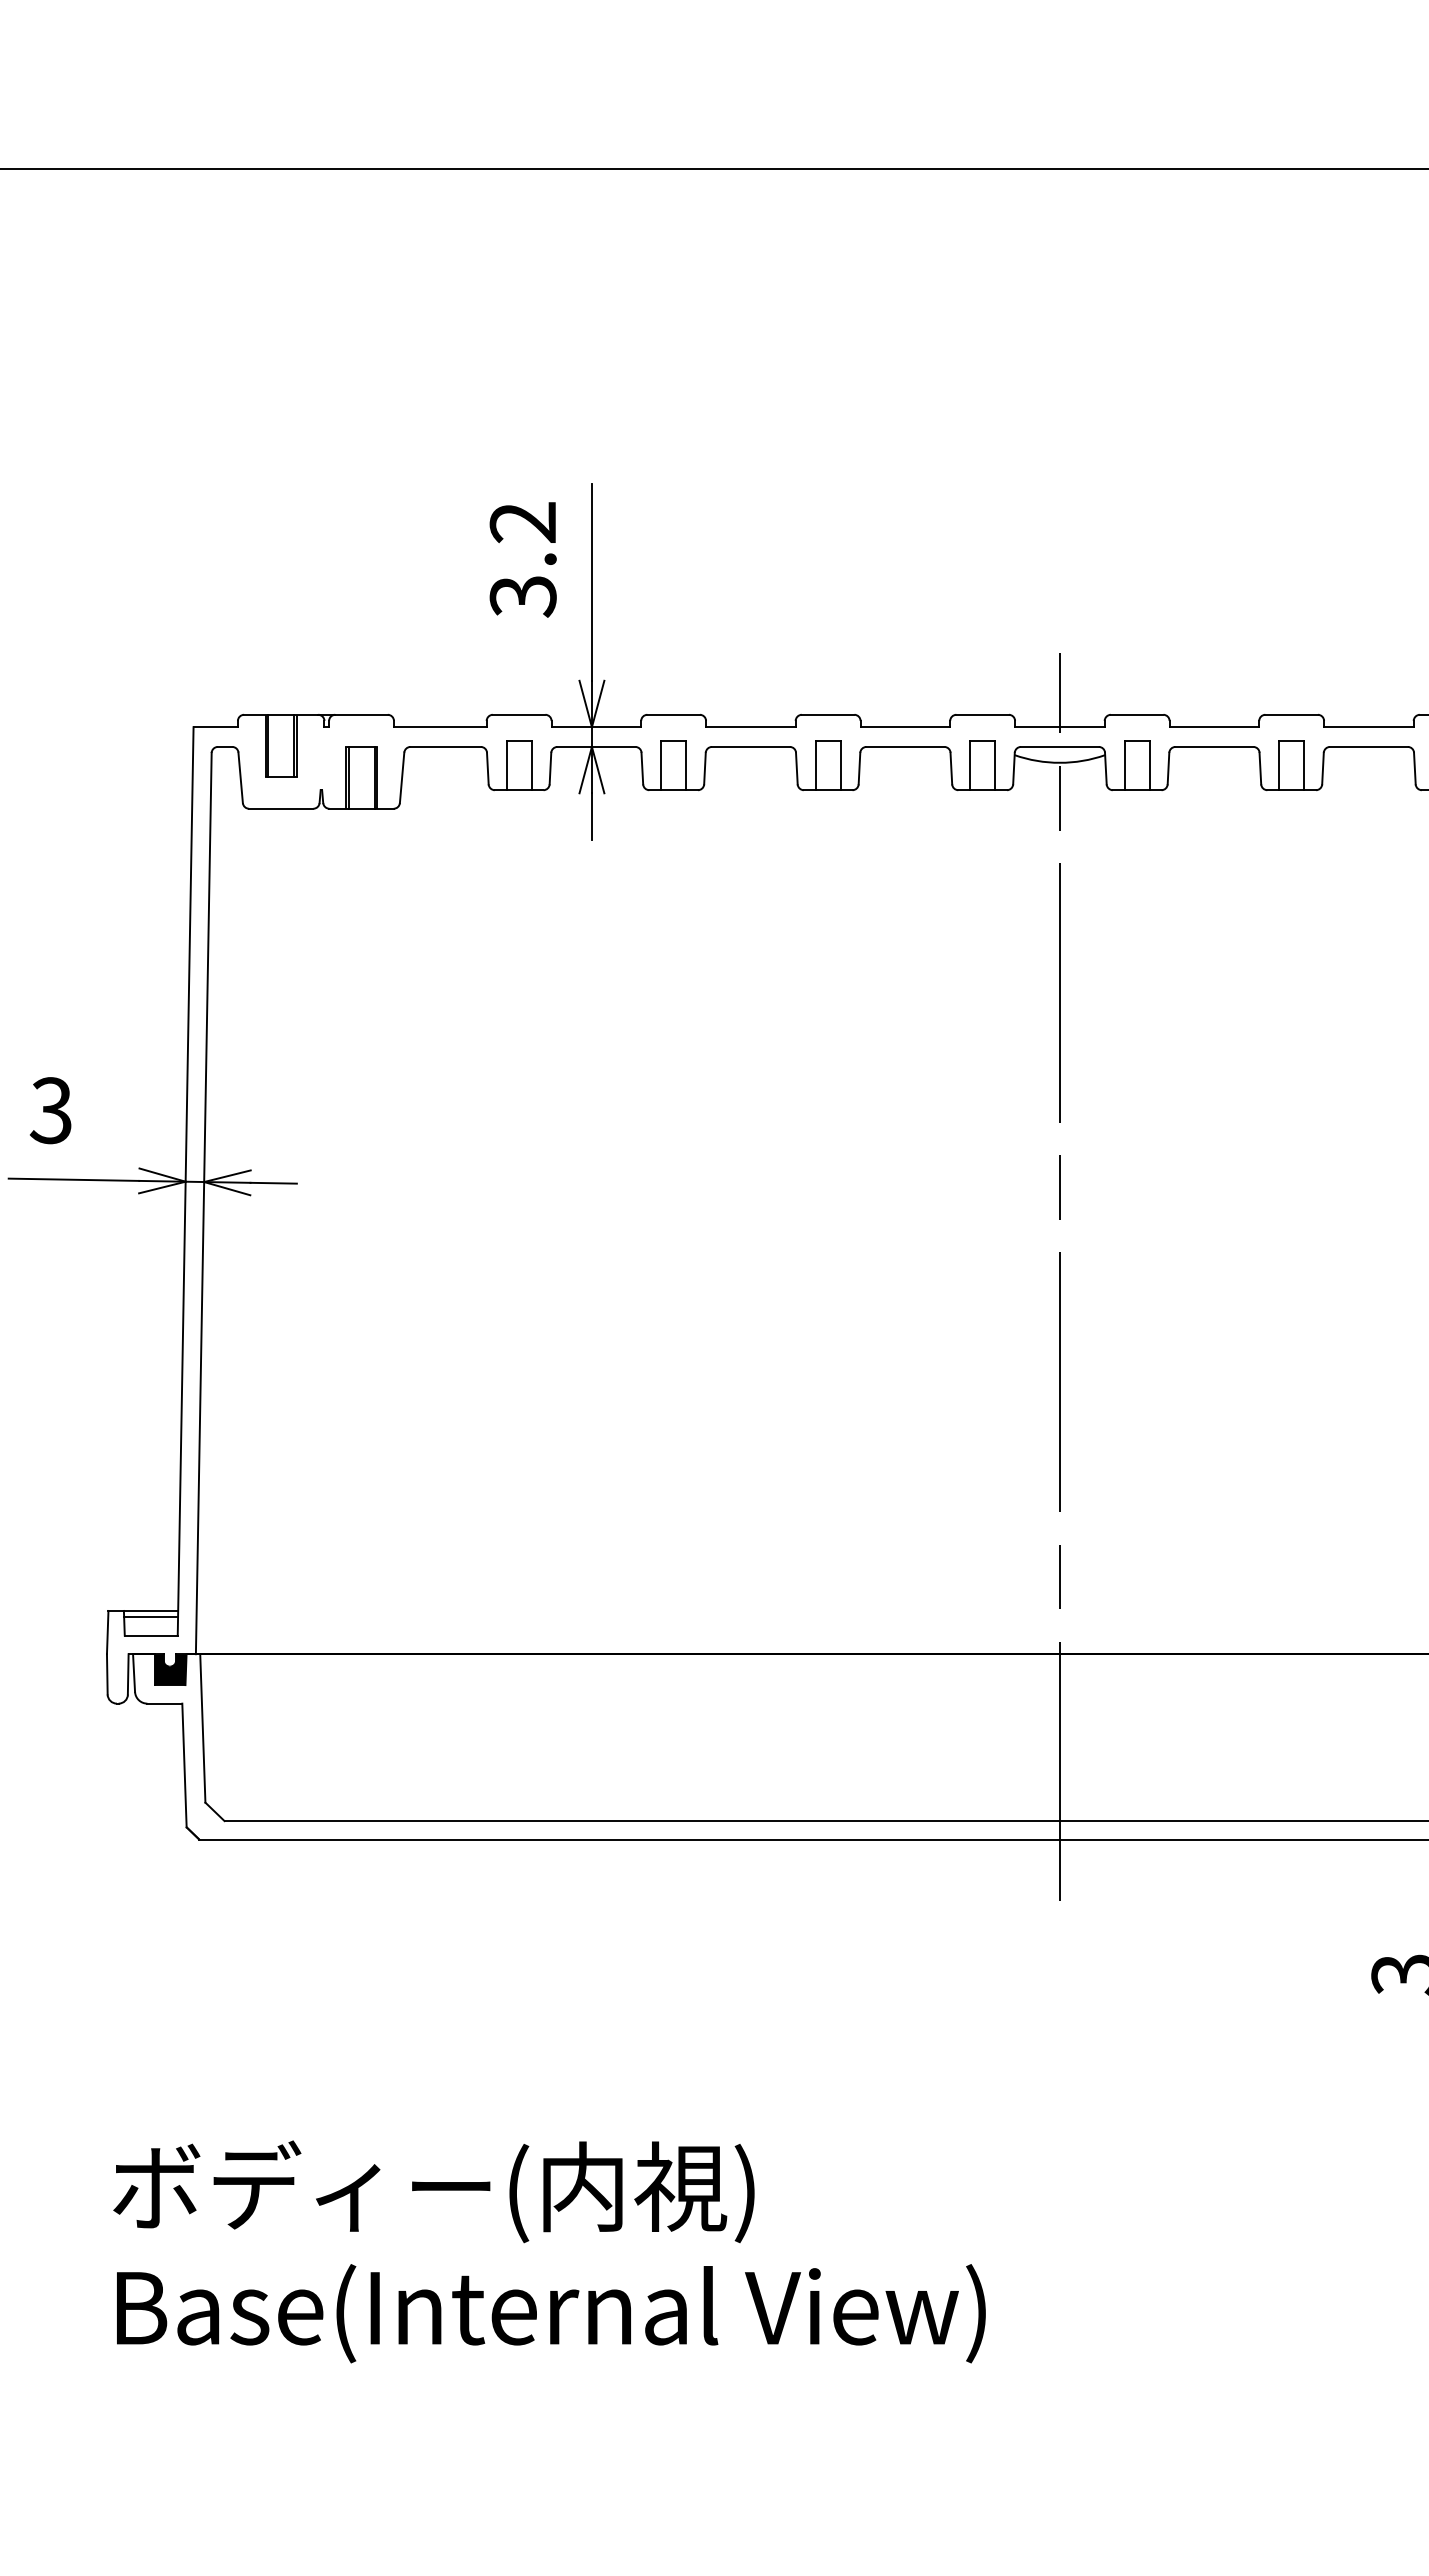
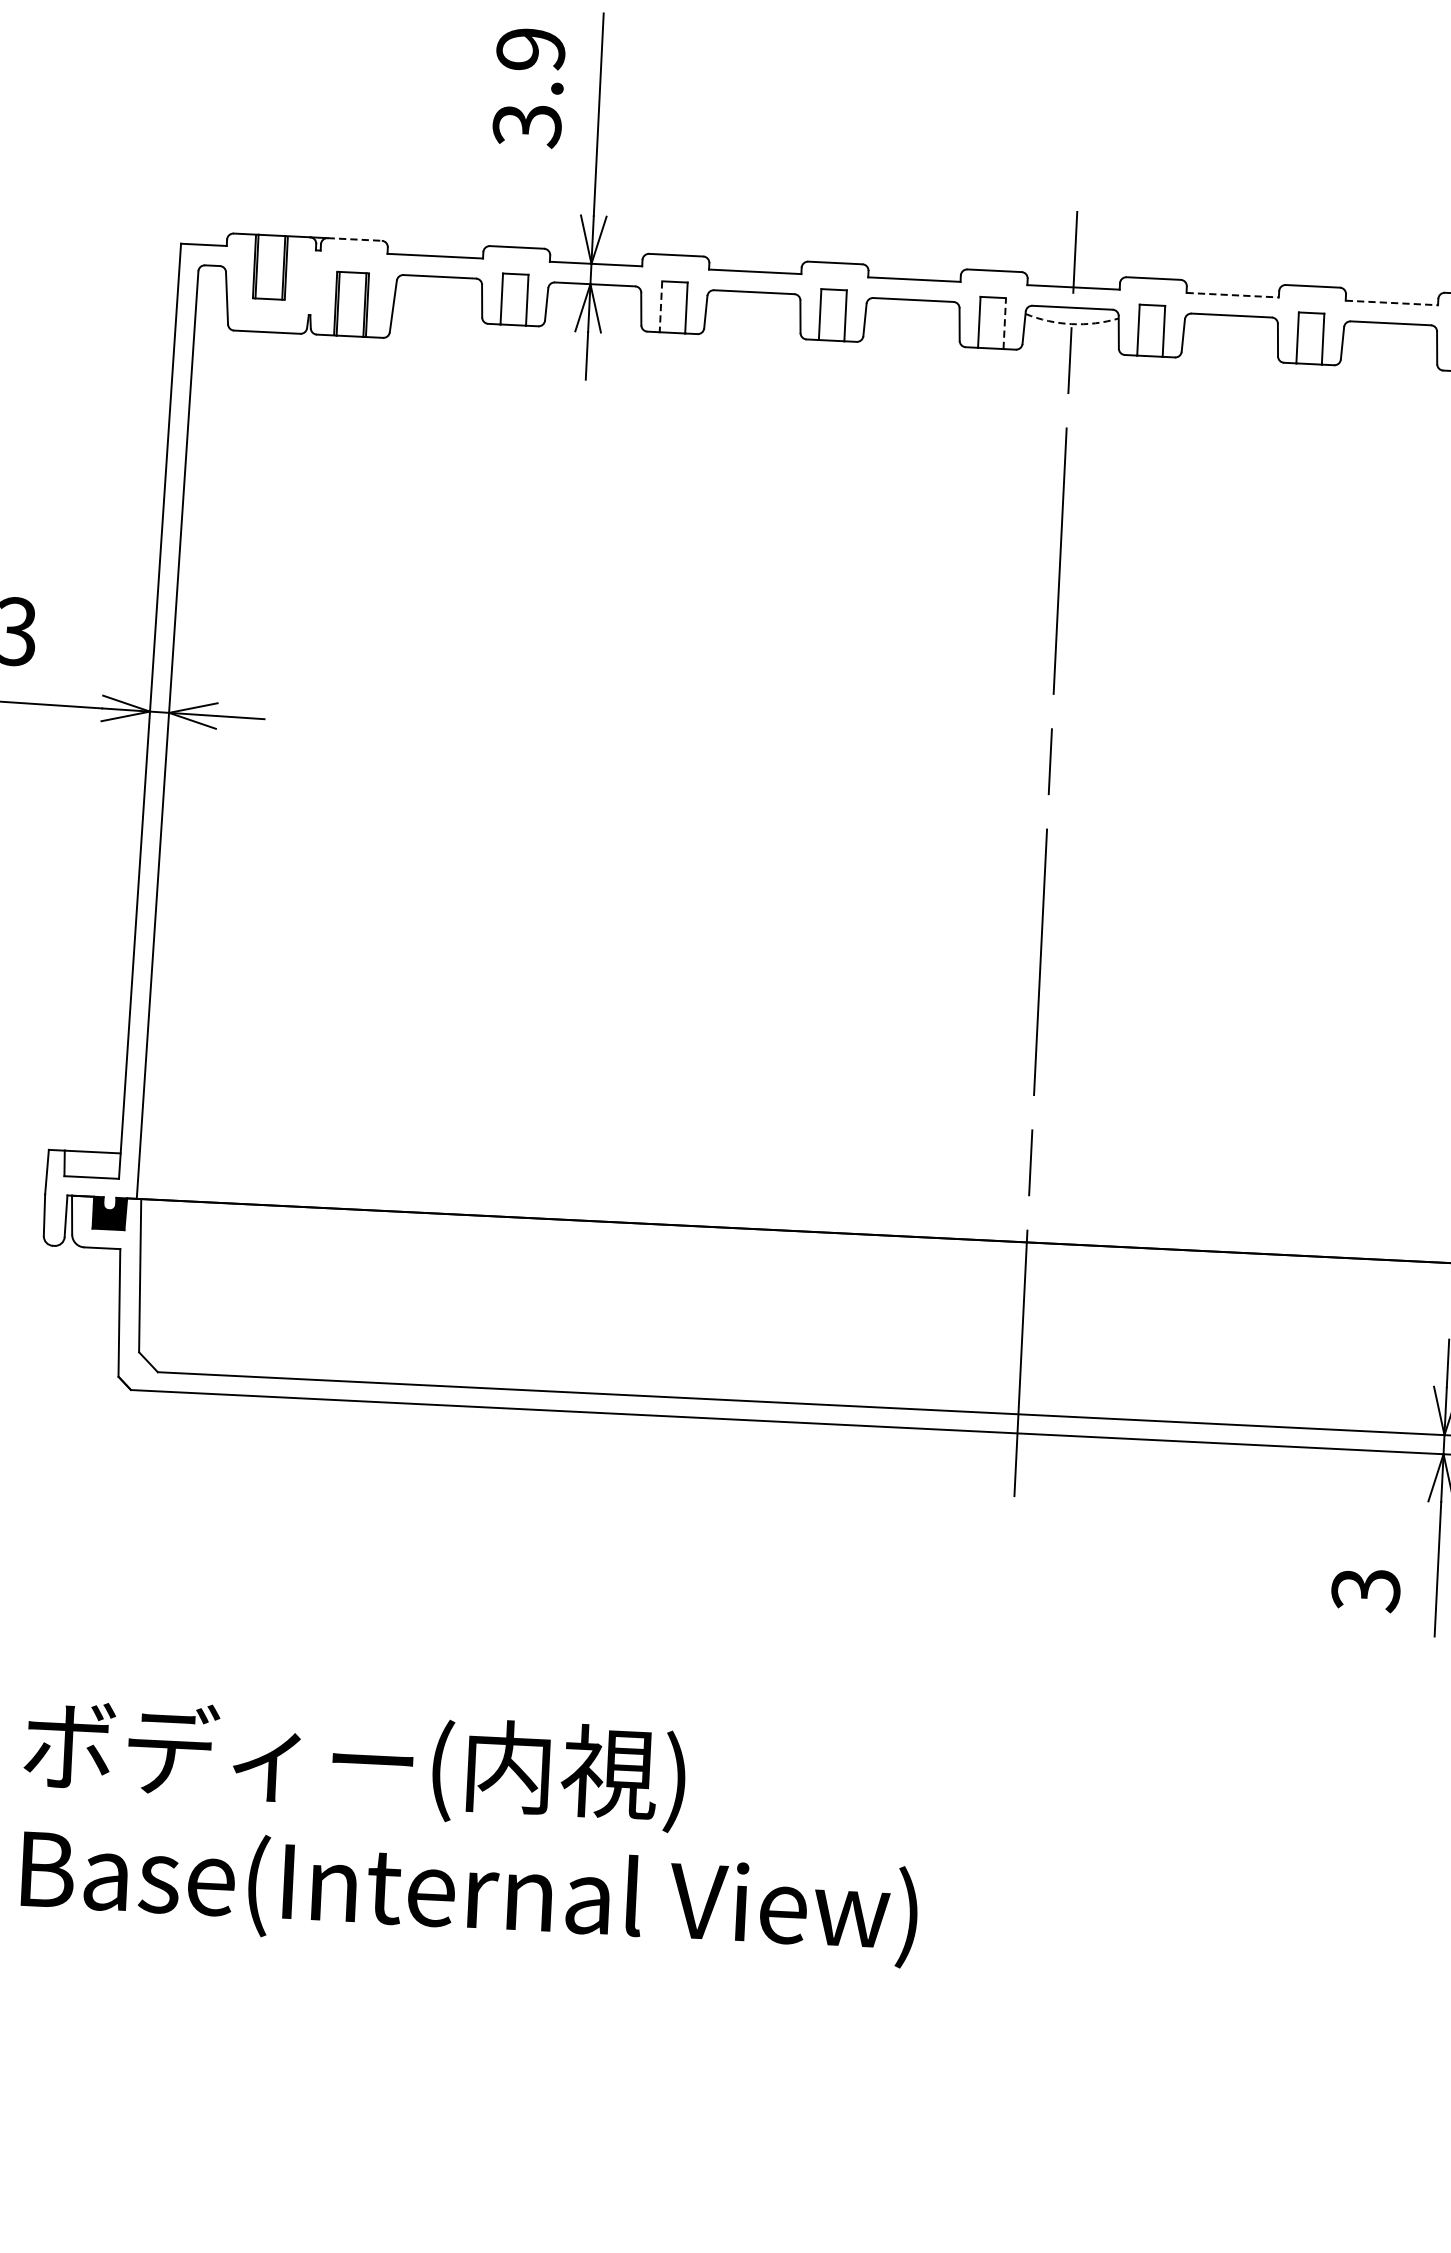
text: (522, 522) -> (530, 49), 3.2 -> 3.9
line: (362, 714) -> (355, 239), solid -> dashed
line: (1214, 727) -> (1232, 295), solid -> dashed
line: (1368, 727) -> (1391, 303), solid -> dashed
arc: (1059, 762) -> (1071, 323), solid -> dashed
line: (661, 765) -> (661, 306), solid -> dashed
line: (995, 765) -> (1005, 323), solid -> dashed
line: (151, 1617) -> (92, 1158), removed

